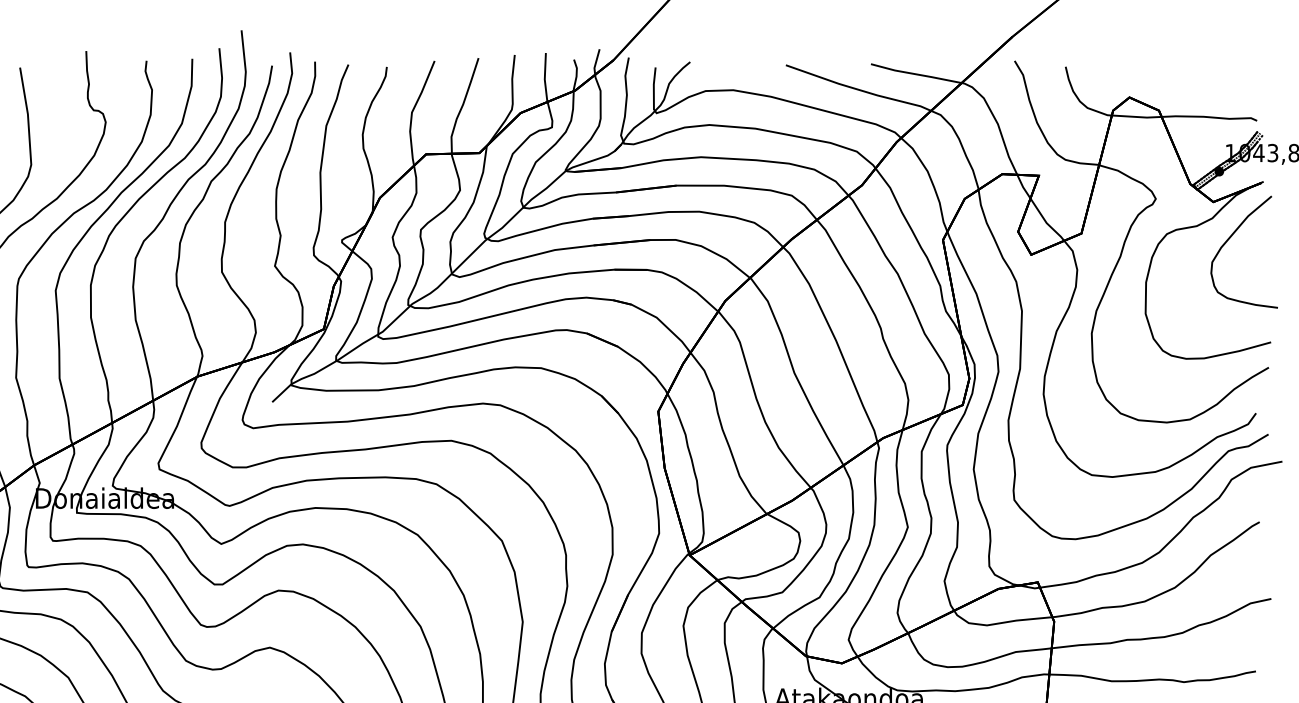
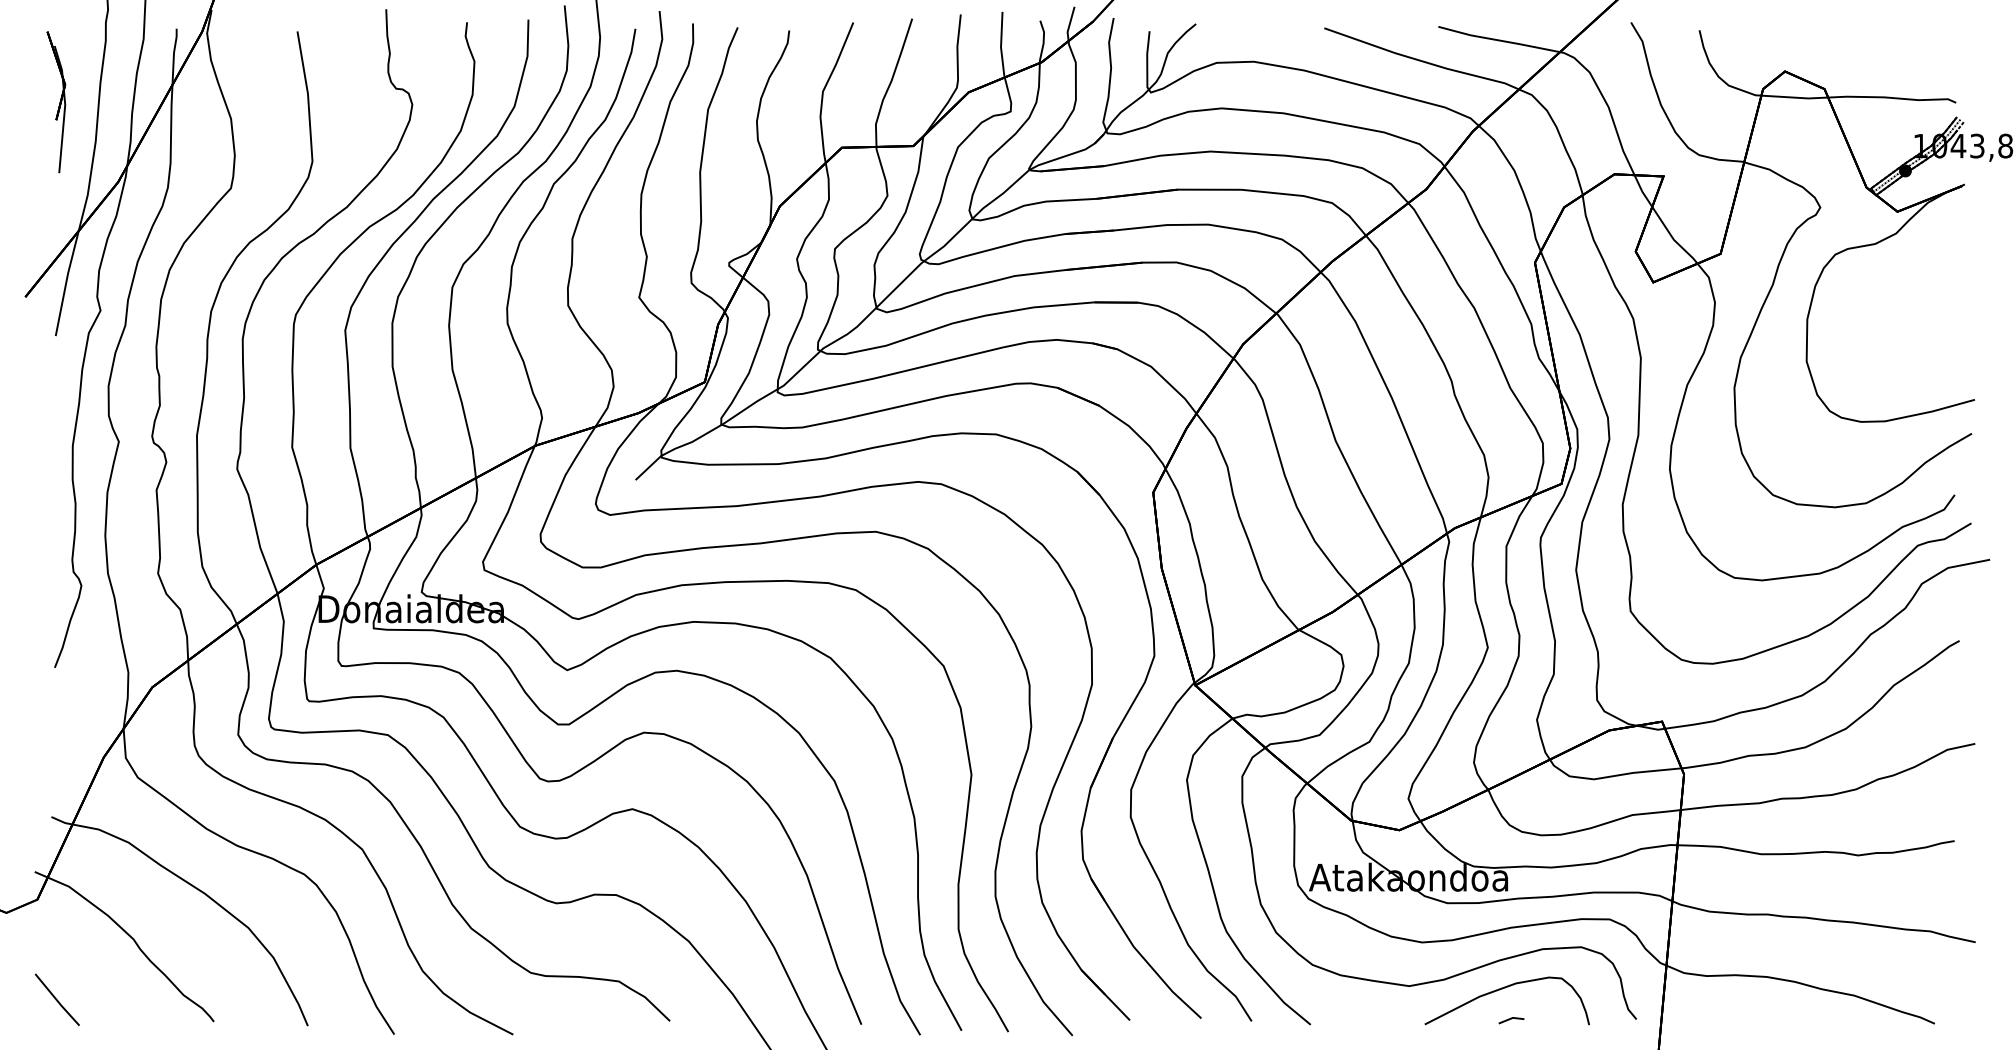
part: (1229, 239) -> (1918, 262), removed

